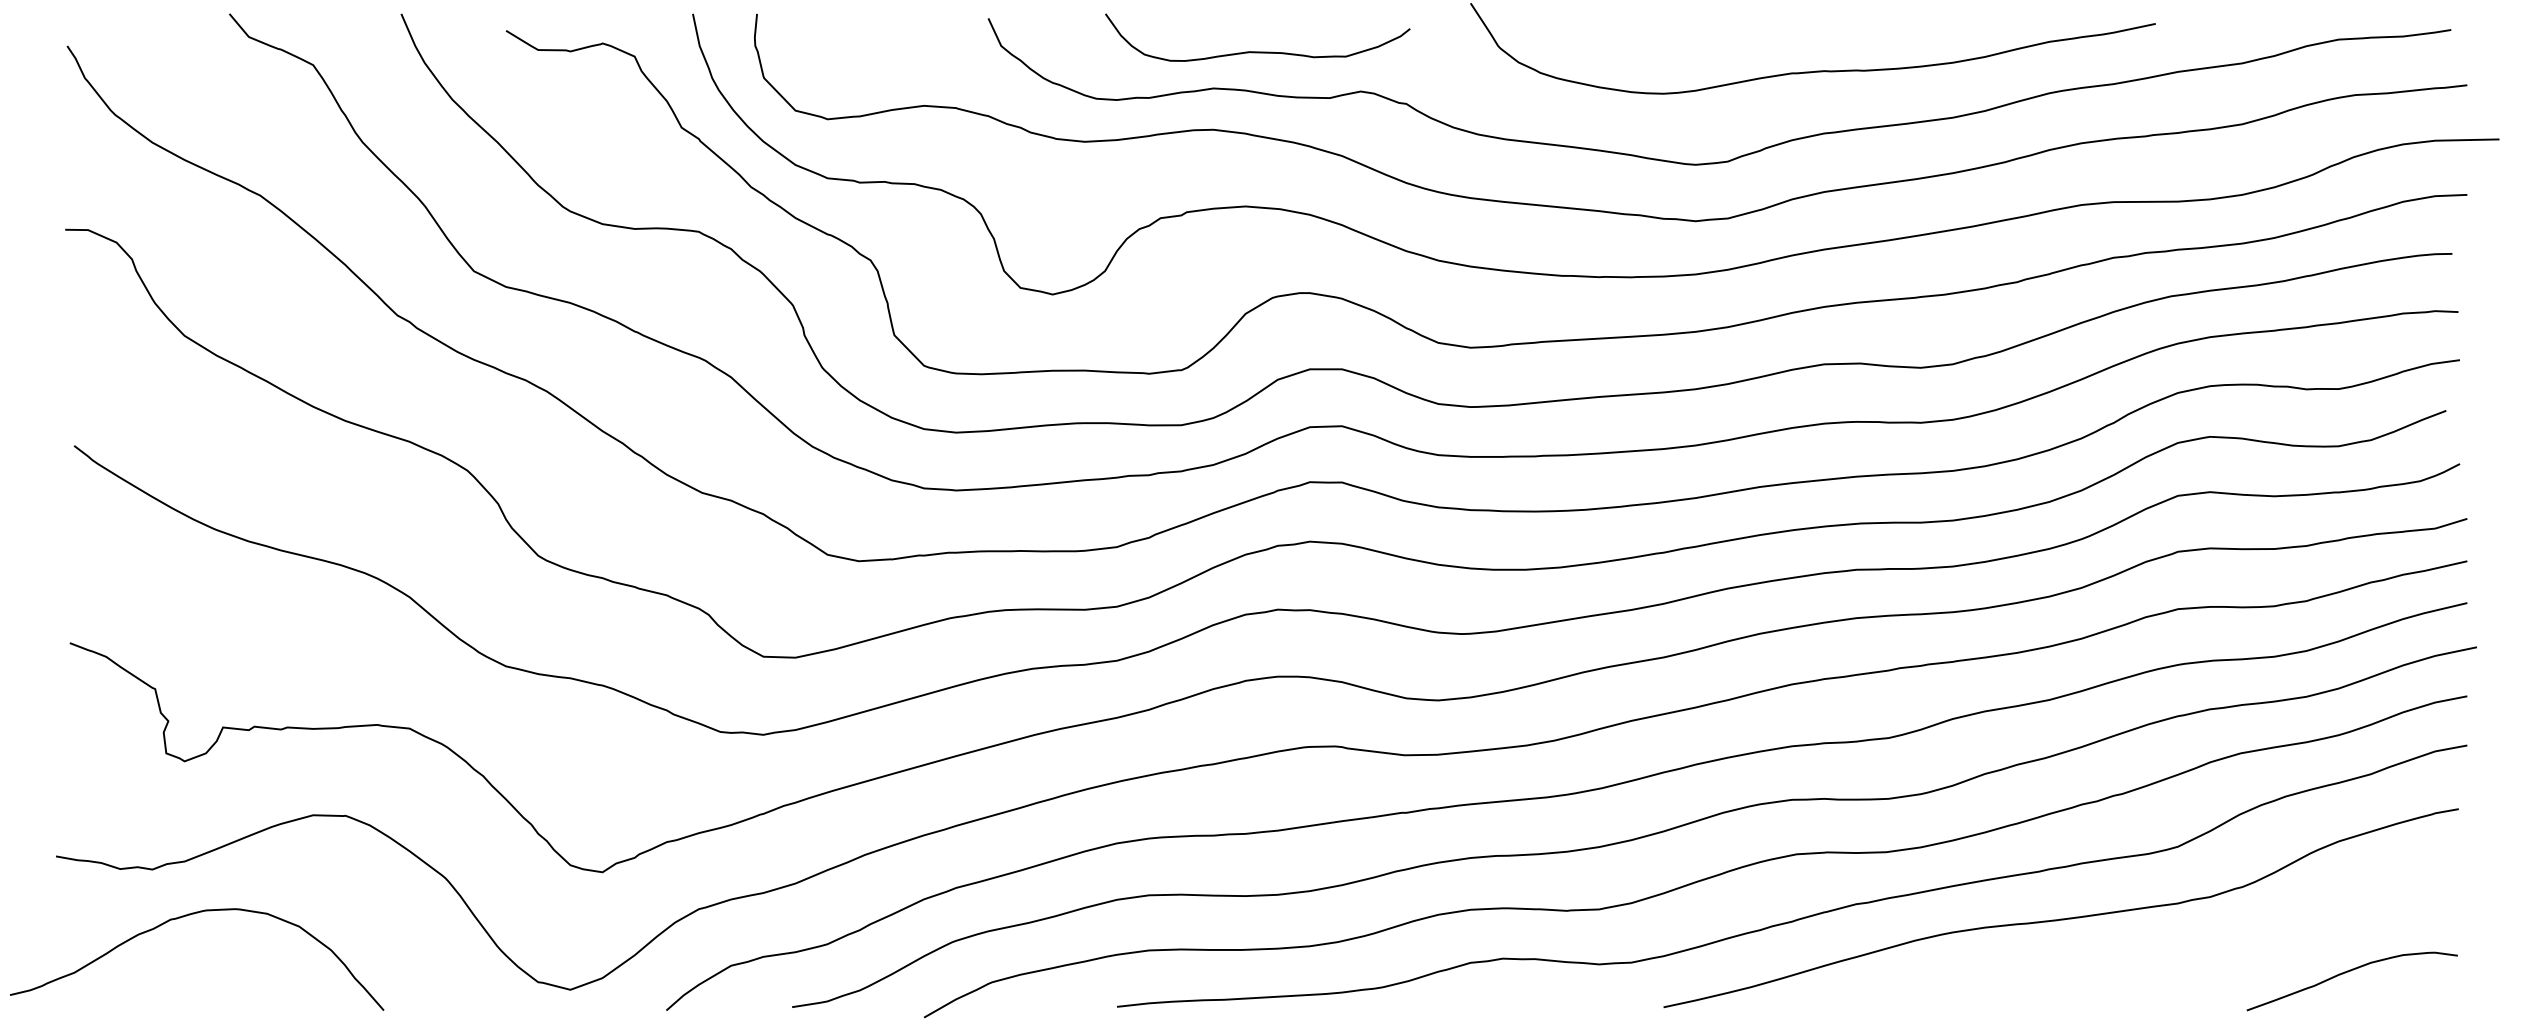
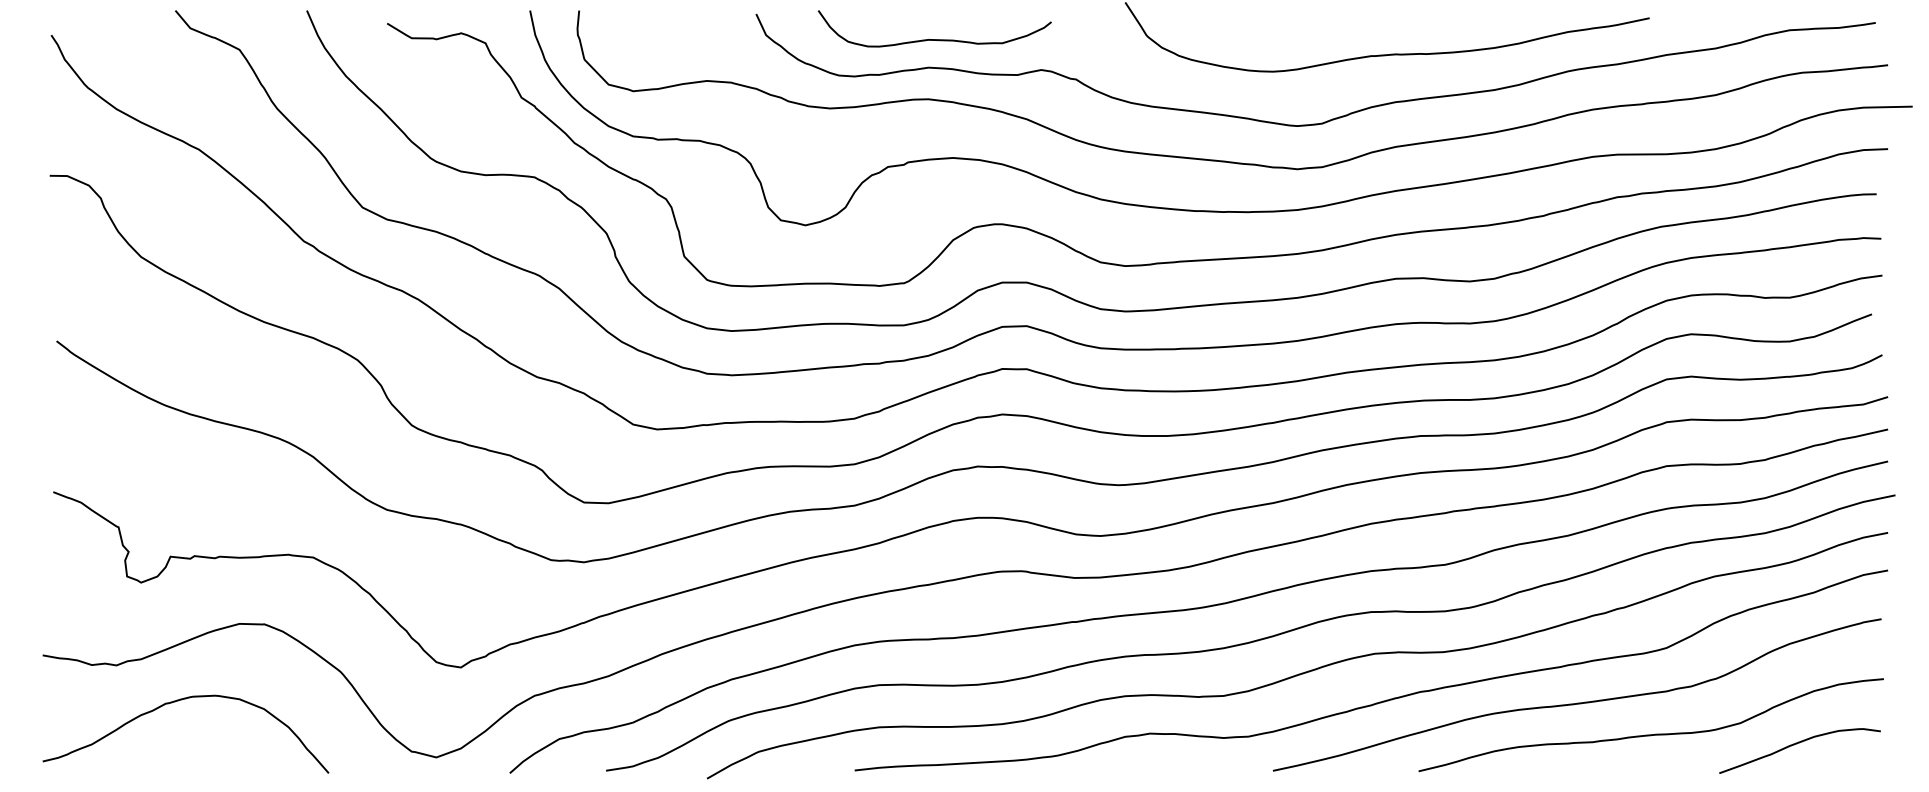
curve: (1257, 51) -> (934, 39), moved
curve: (183, 917) -> (175, 702), moved
curve: (2157, 959) -> (1650, 734), added

